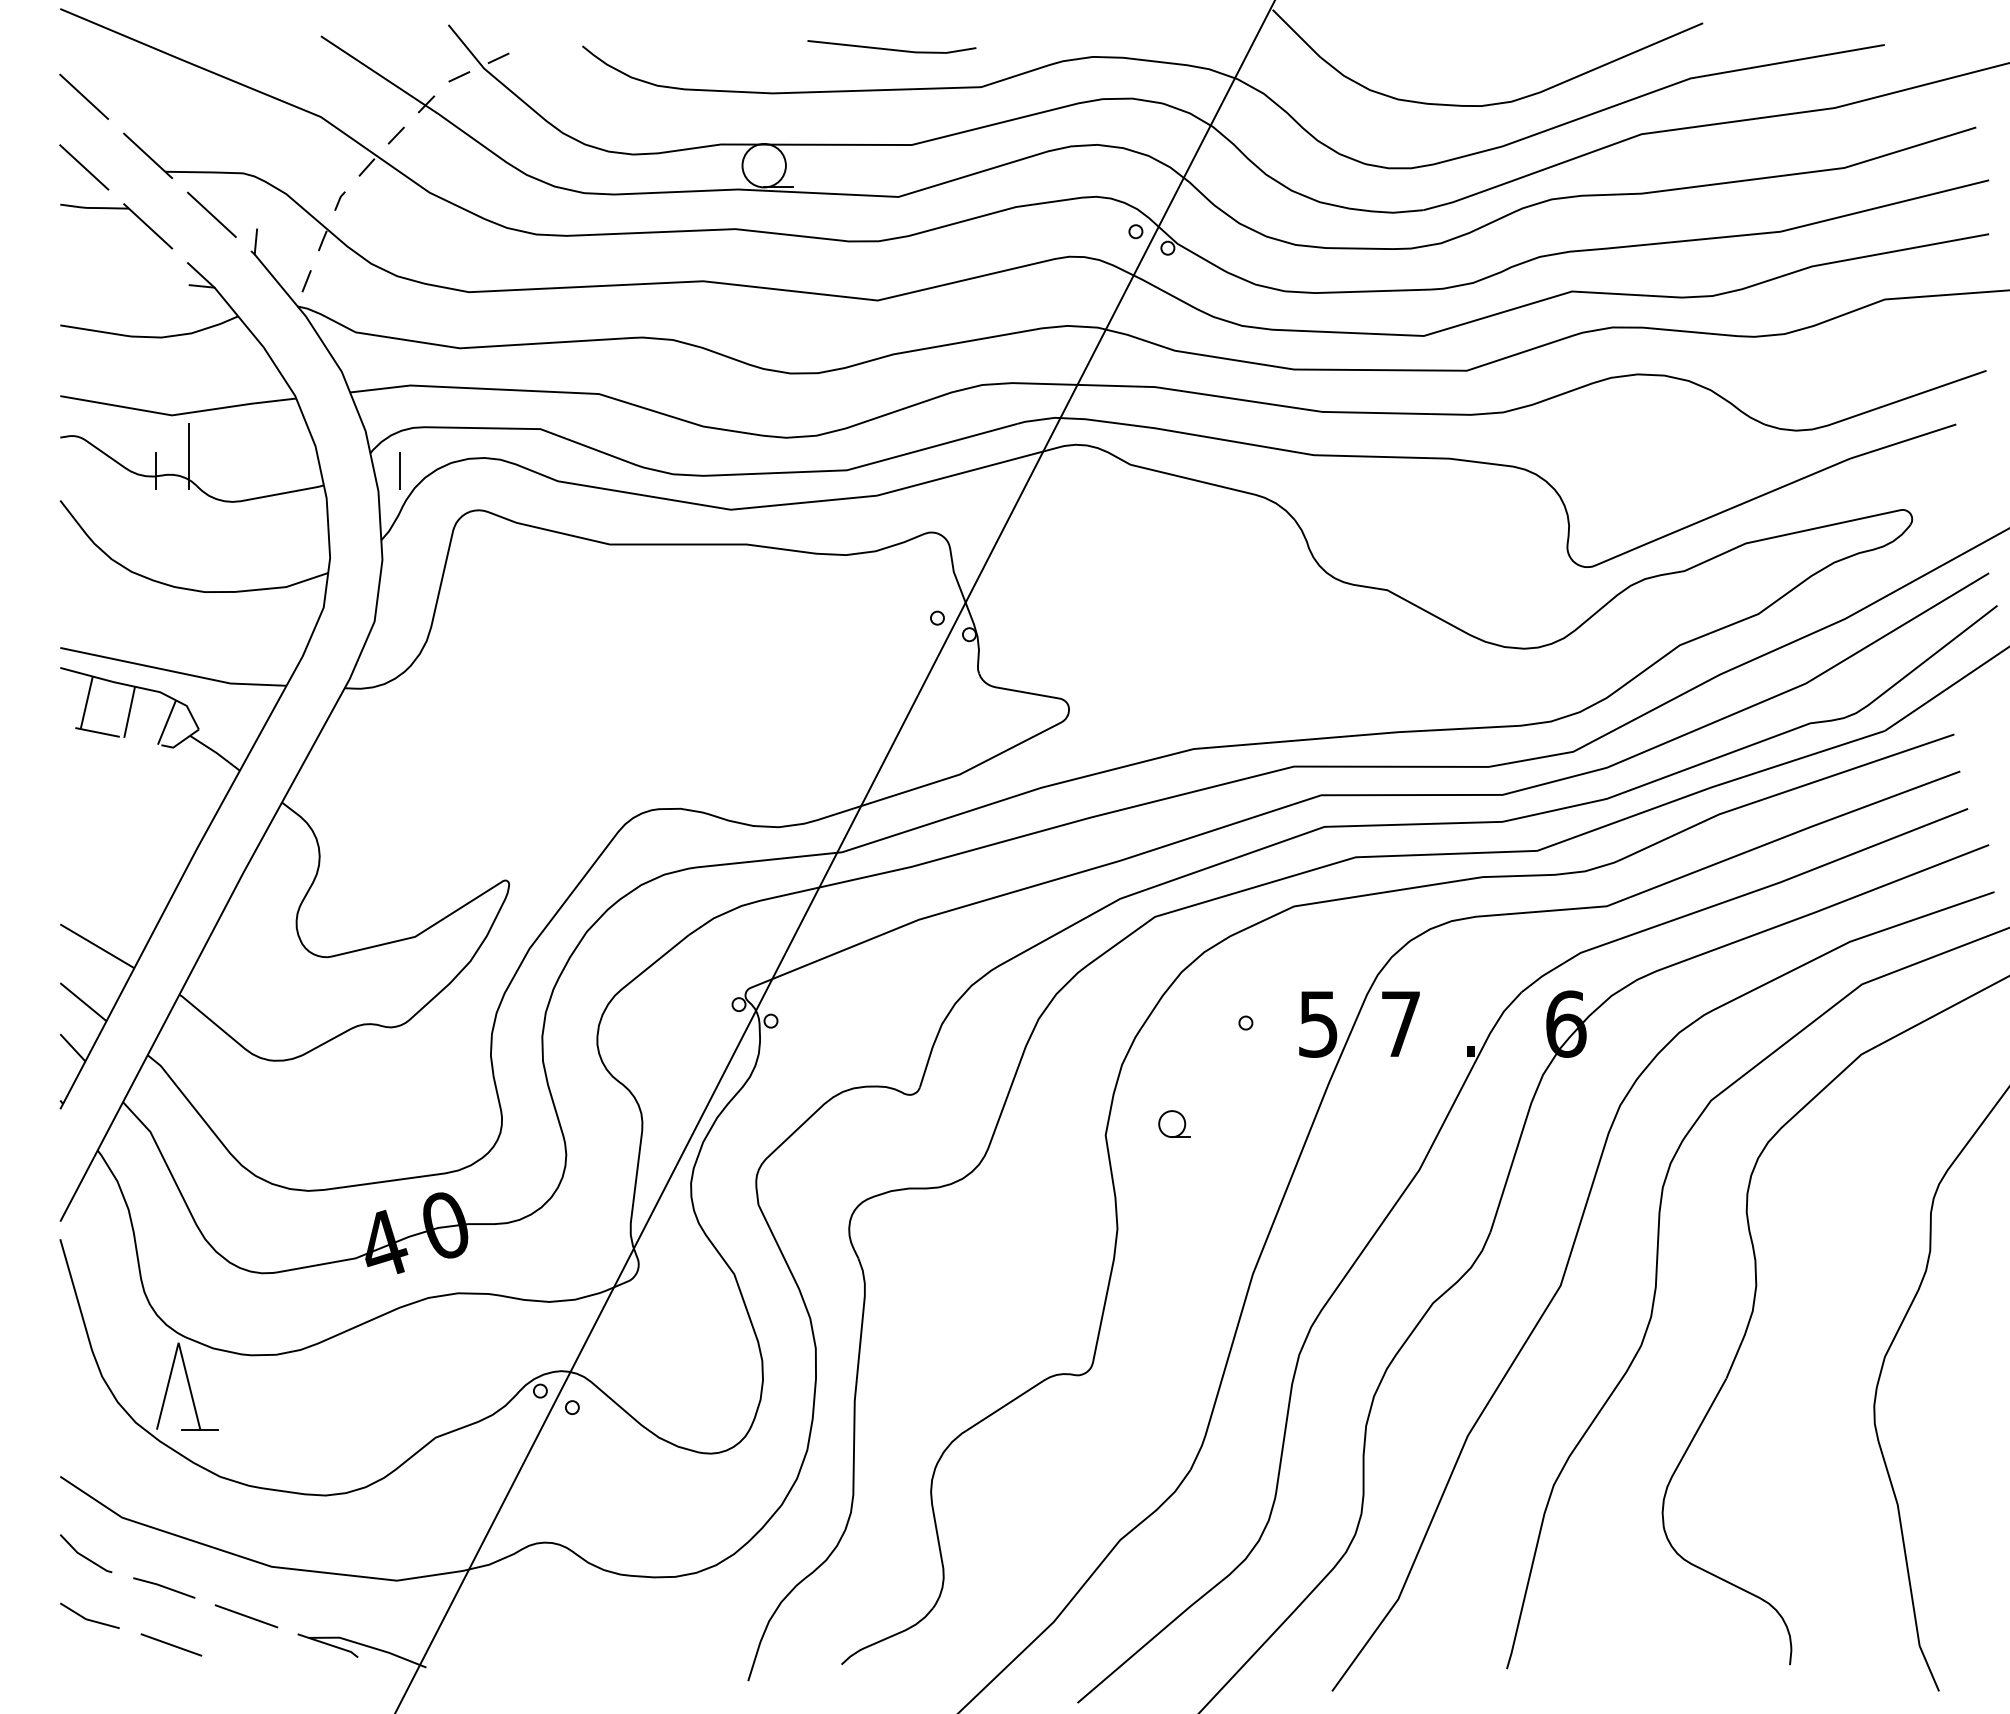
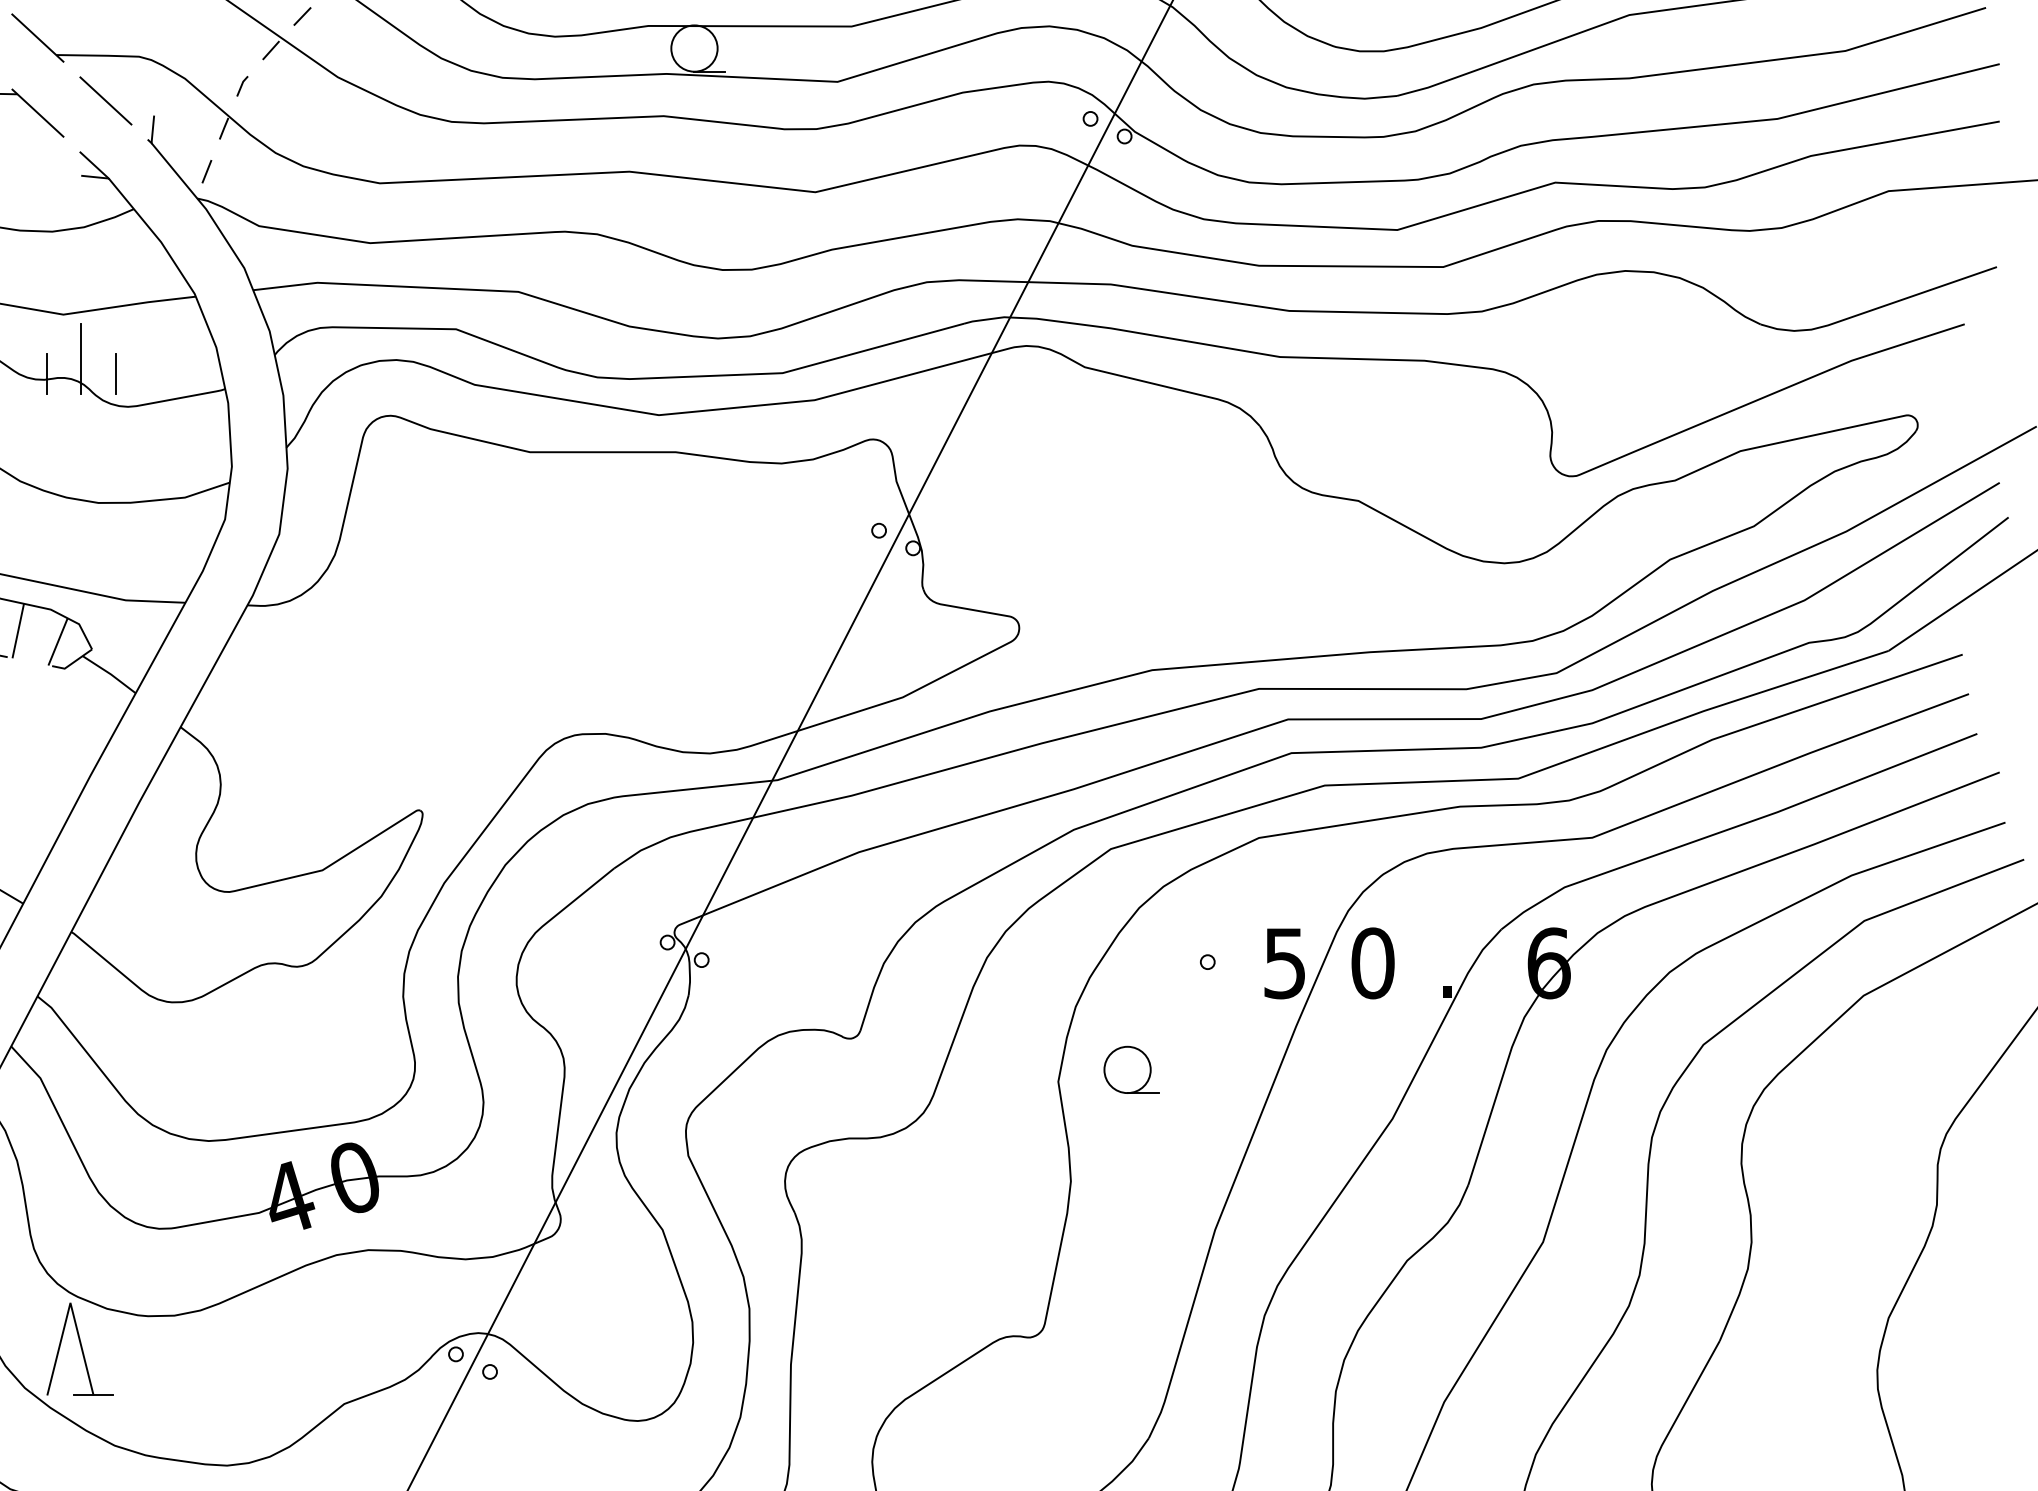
line: (399, 470) -> (116, 373), moved
text: (1400, 1023) -> (1372, 962), 7 -> 0
part: (1174, 1123) -> (1131, 1069), size x1.67

